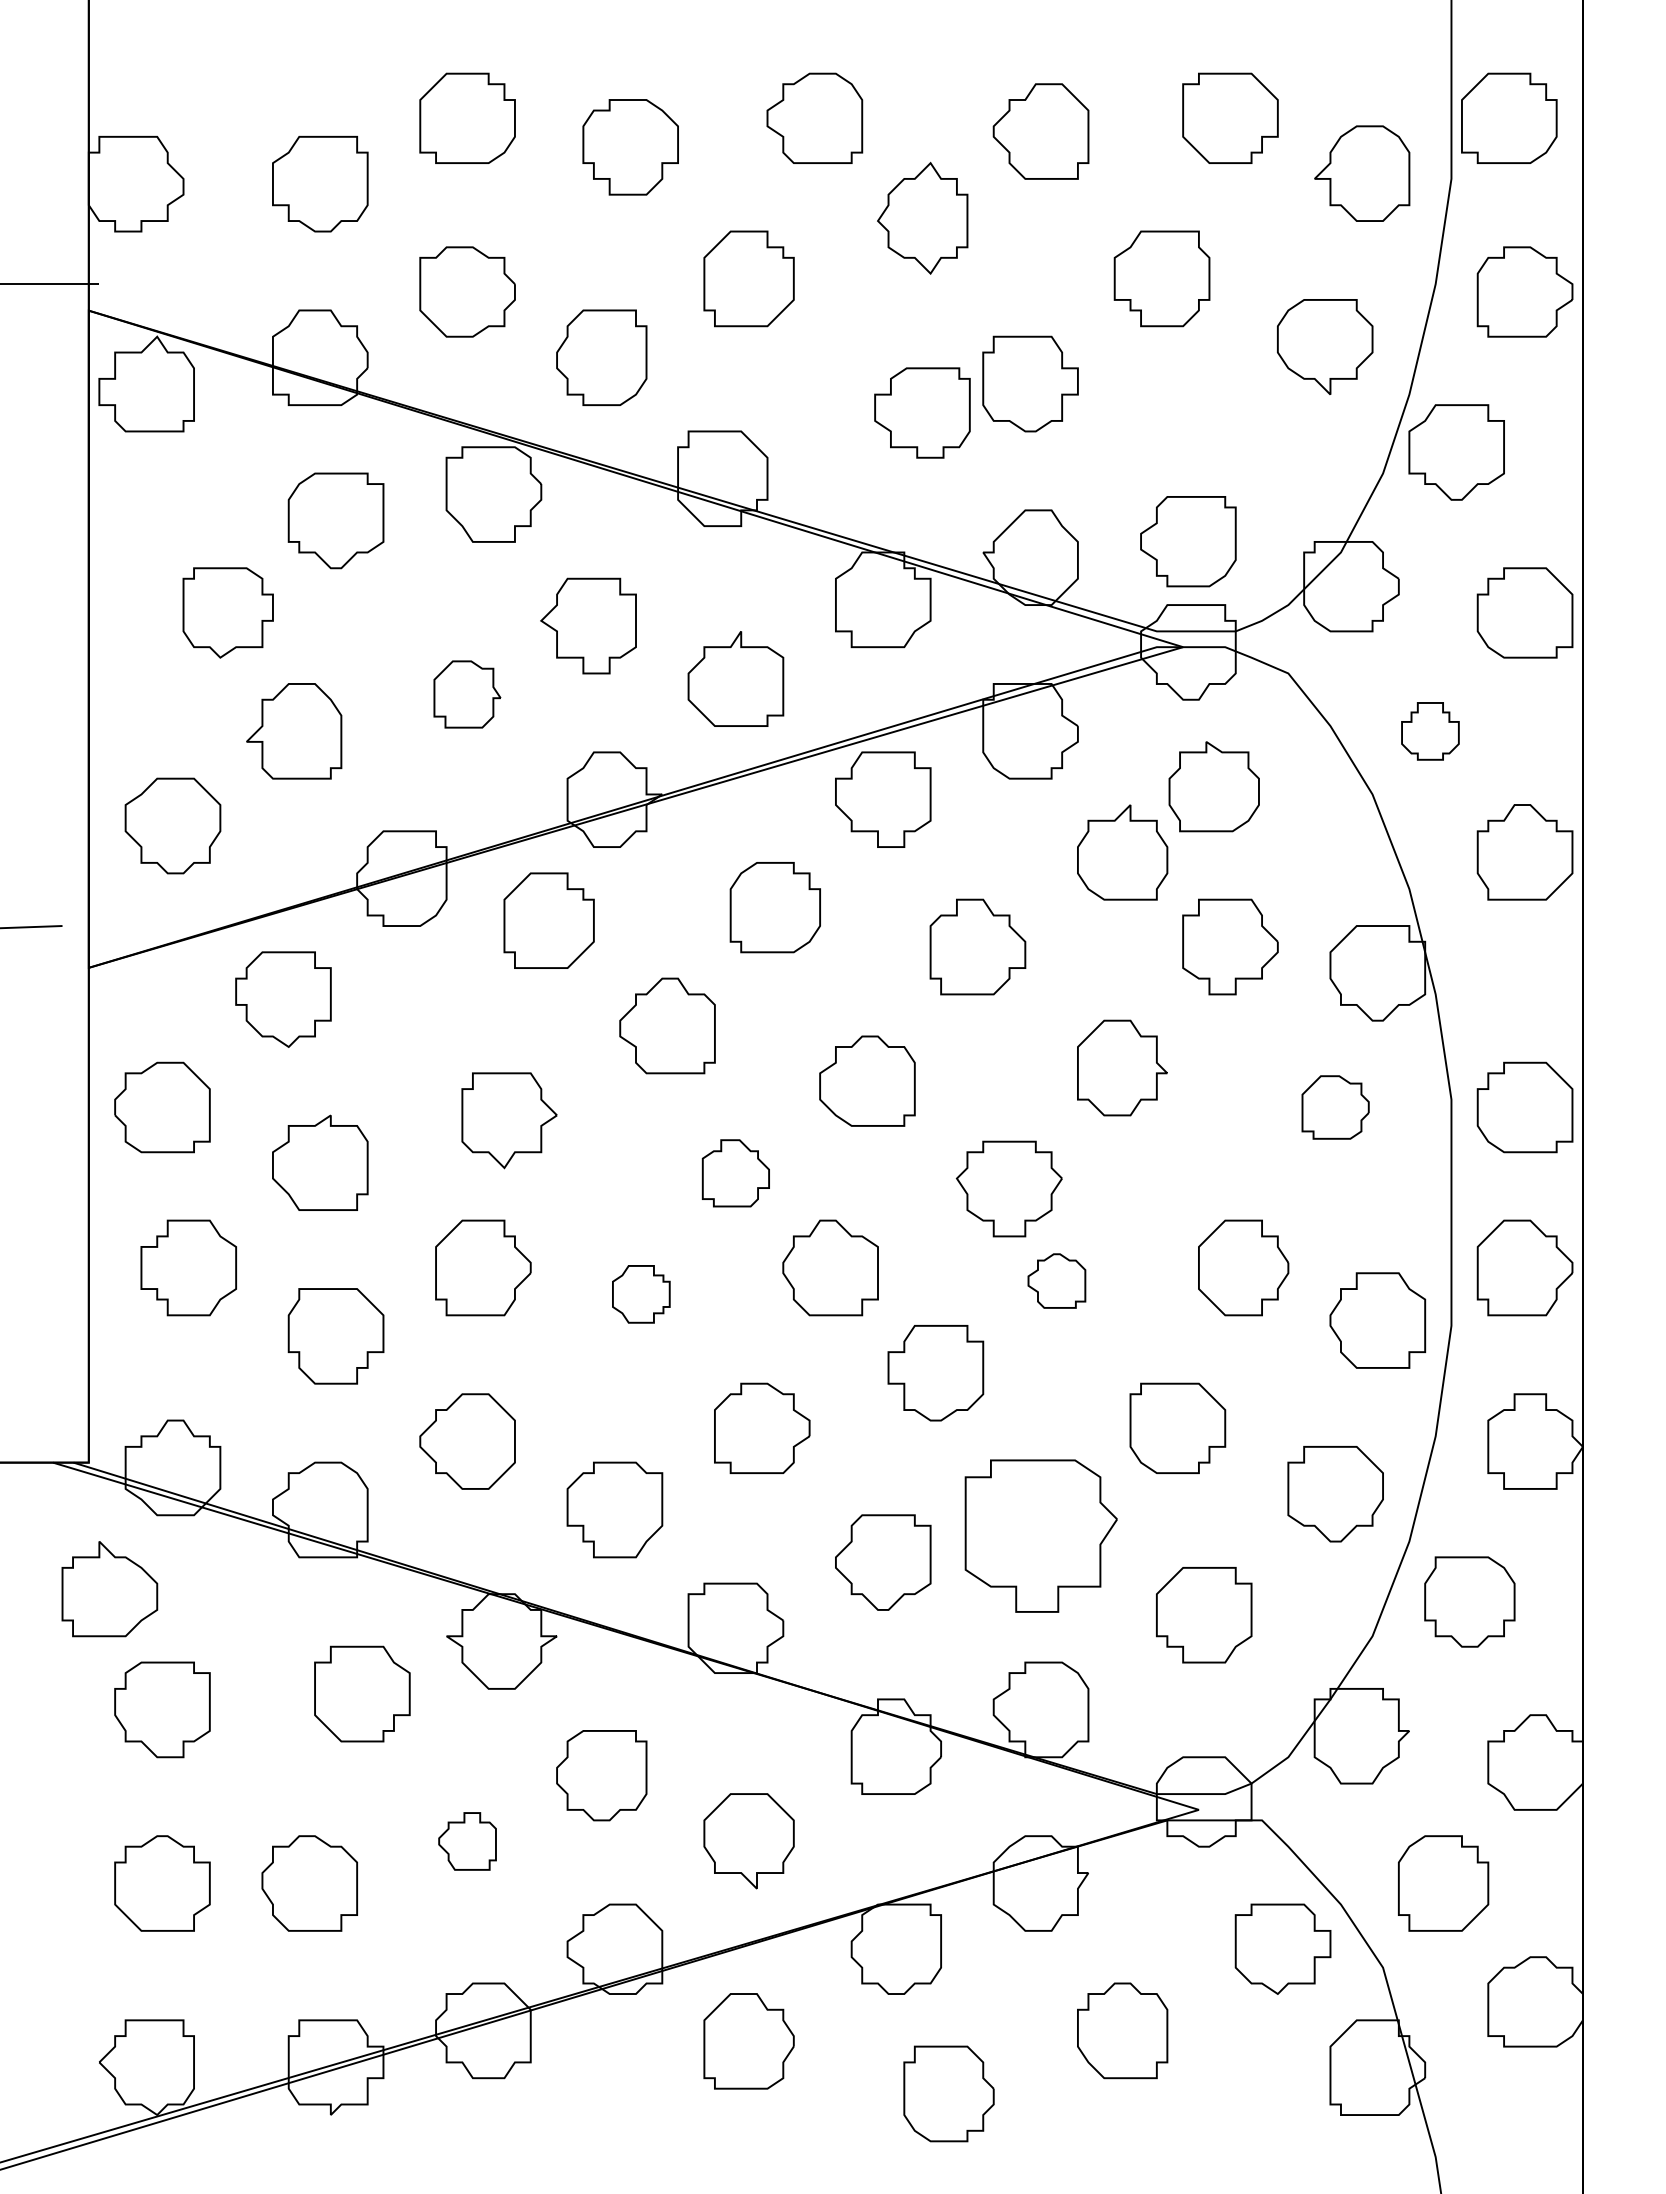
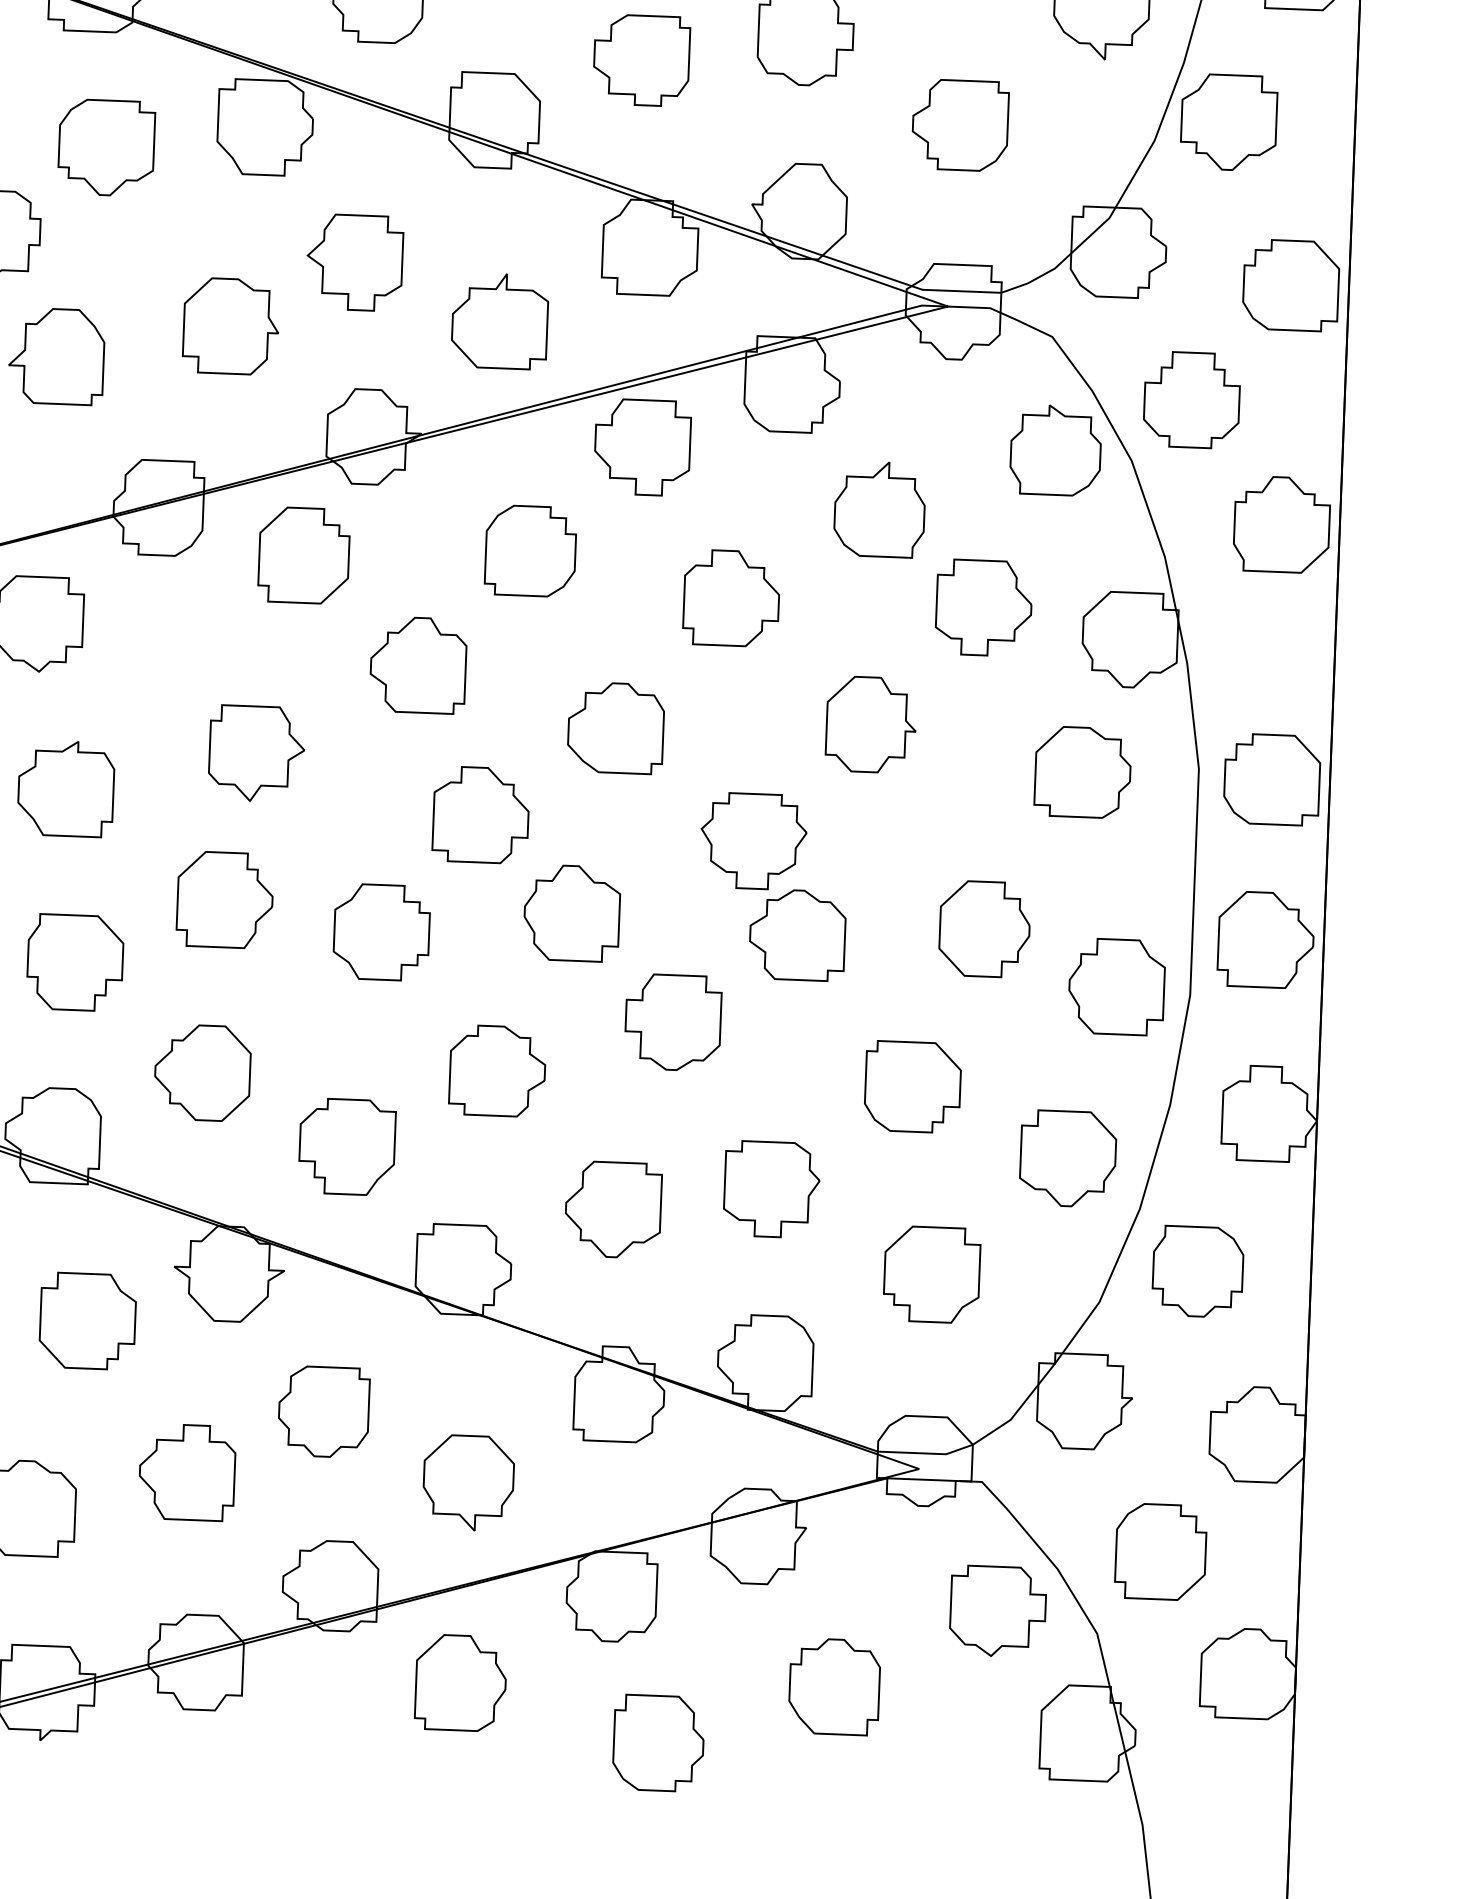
part: (922, 412) -> (641, 59), moved
part: (1188, 541) -> (960, 125), moved
part: (467, 694) -> (231, 326), size x1.43
part: (1430, 731) -> (1192, 400), size x1.67
part: (1213, 786) -> (1055, 450), moved
part: (1335, 1107) -> (1082, 772), size x1.43
part: (735, 1173) -> (480, 815), size x1.43
part: (1056, 1280) -> (797, 934), size x1.67
part: (641, 1294) -> (382, 932), size x1.67
part: (1040, 1536) -> (771, 1189), size x0.62
part: (467, 1841) -> (187, 1472), size x1.67

